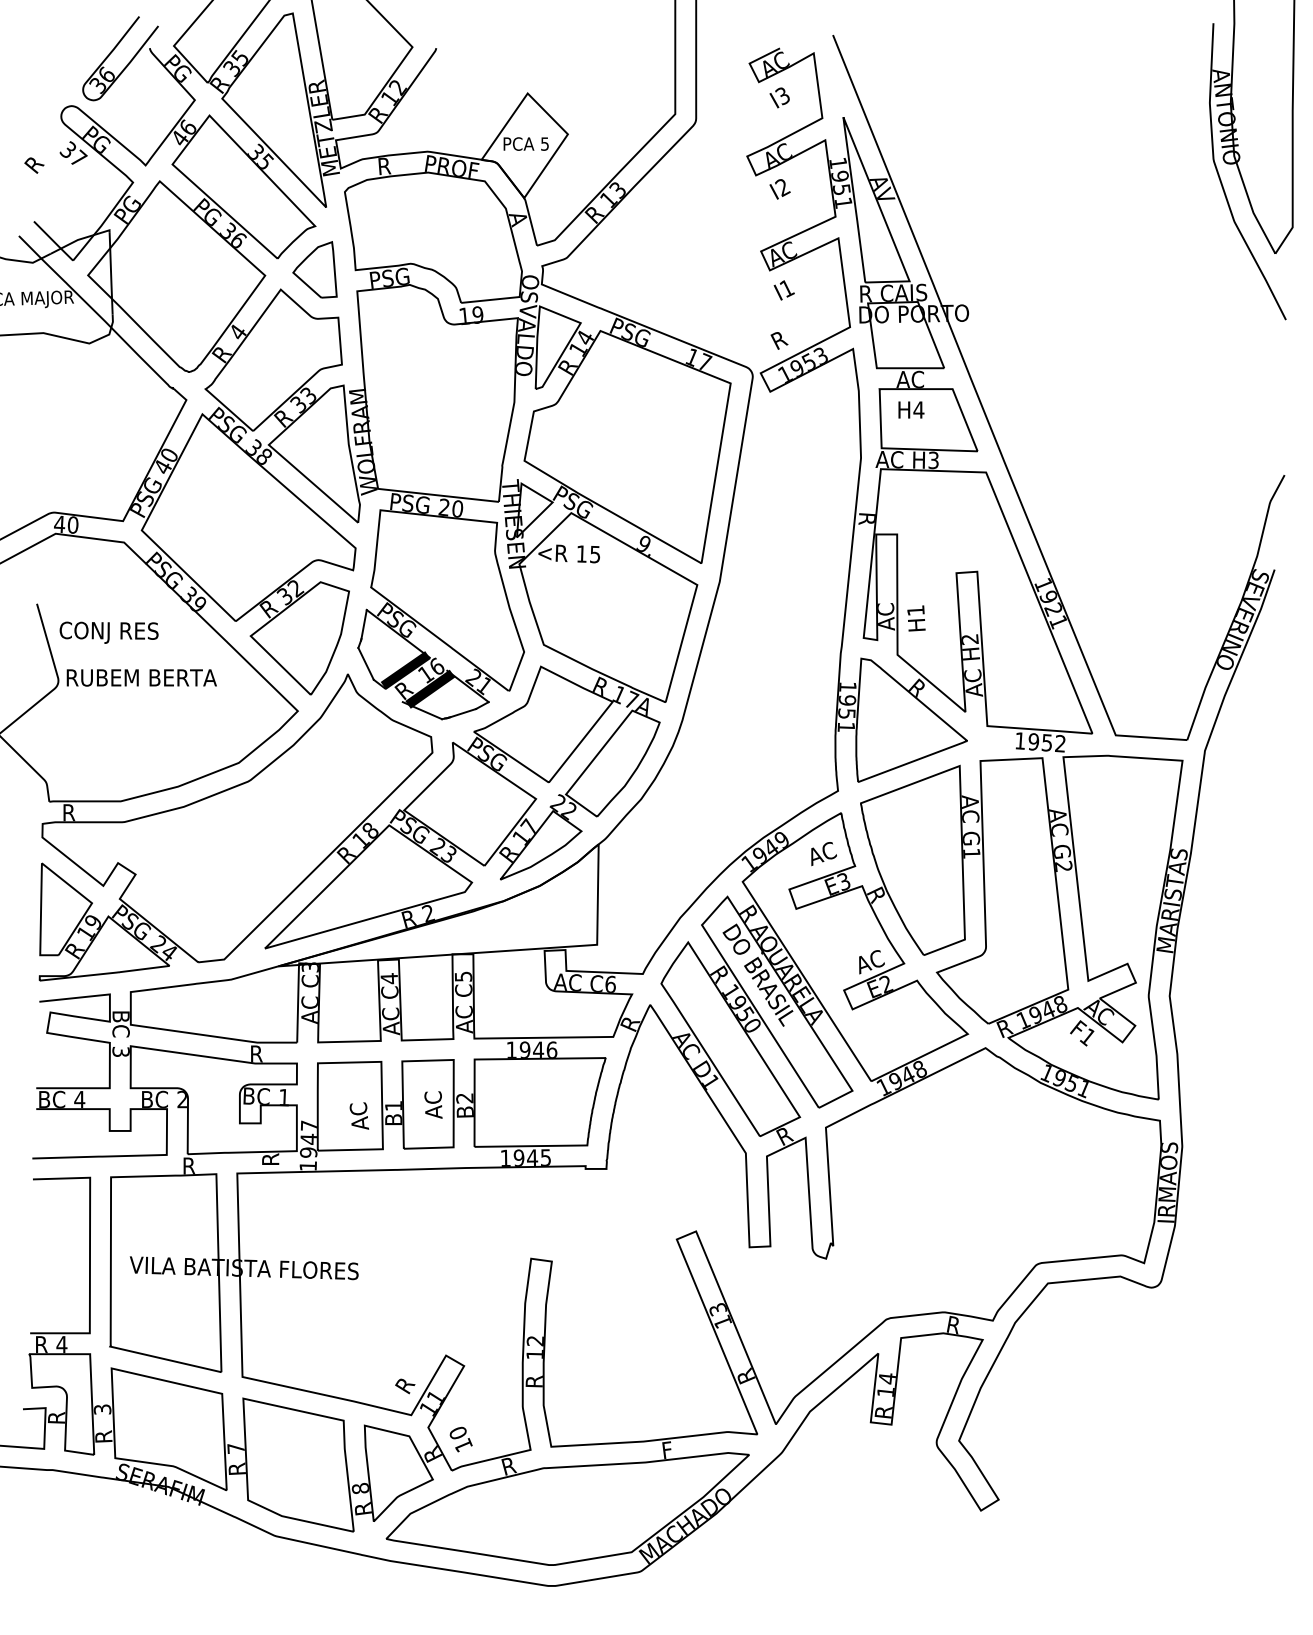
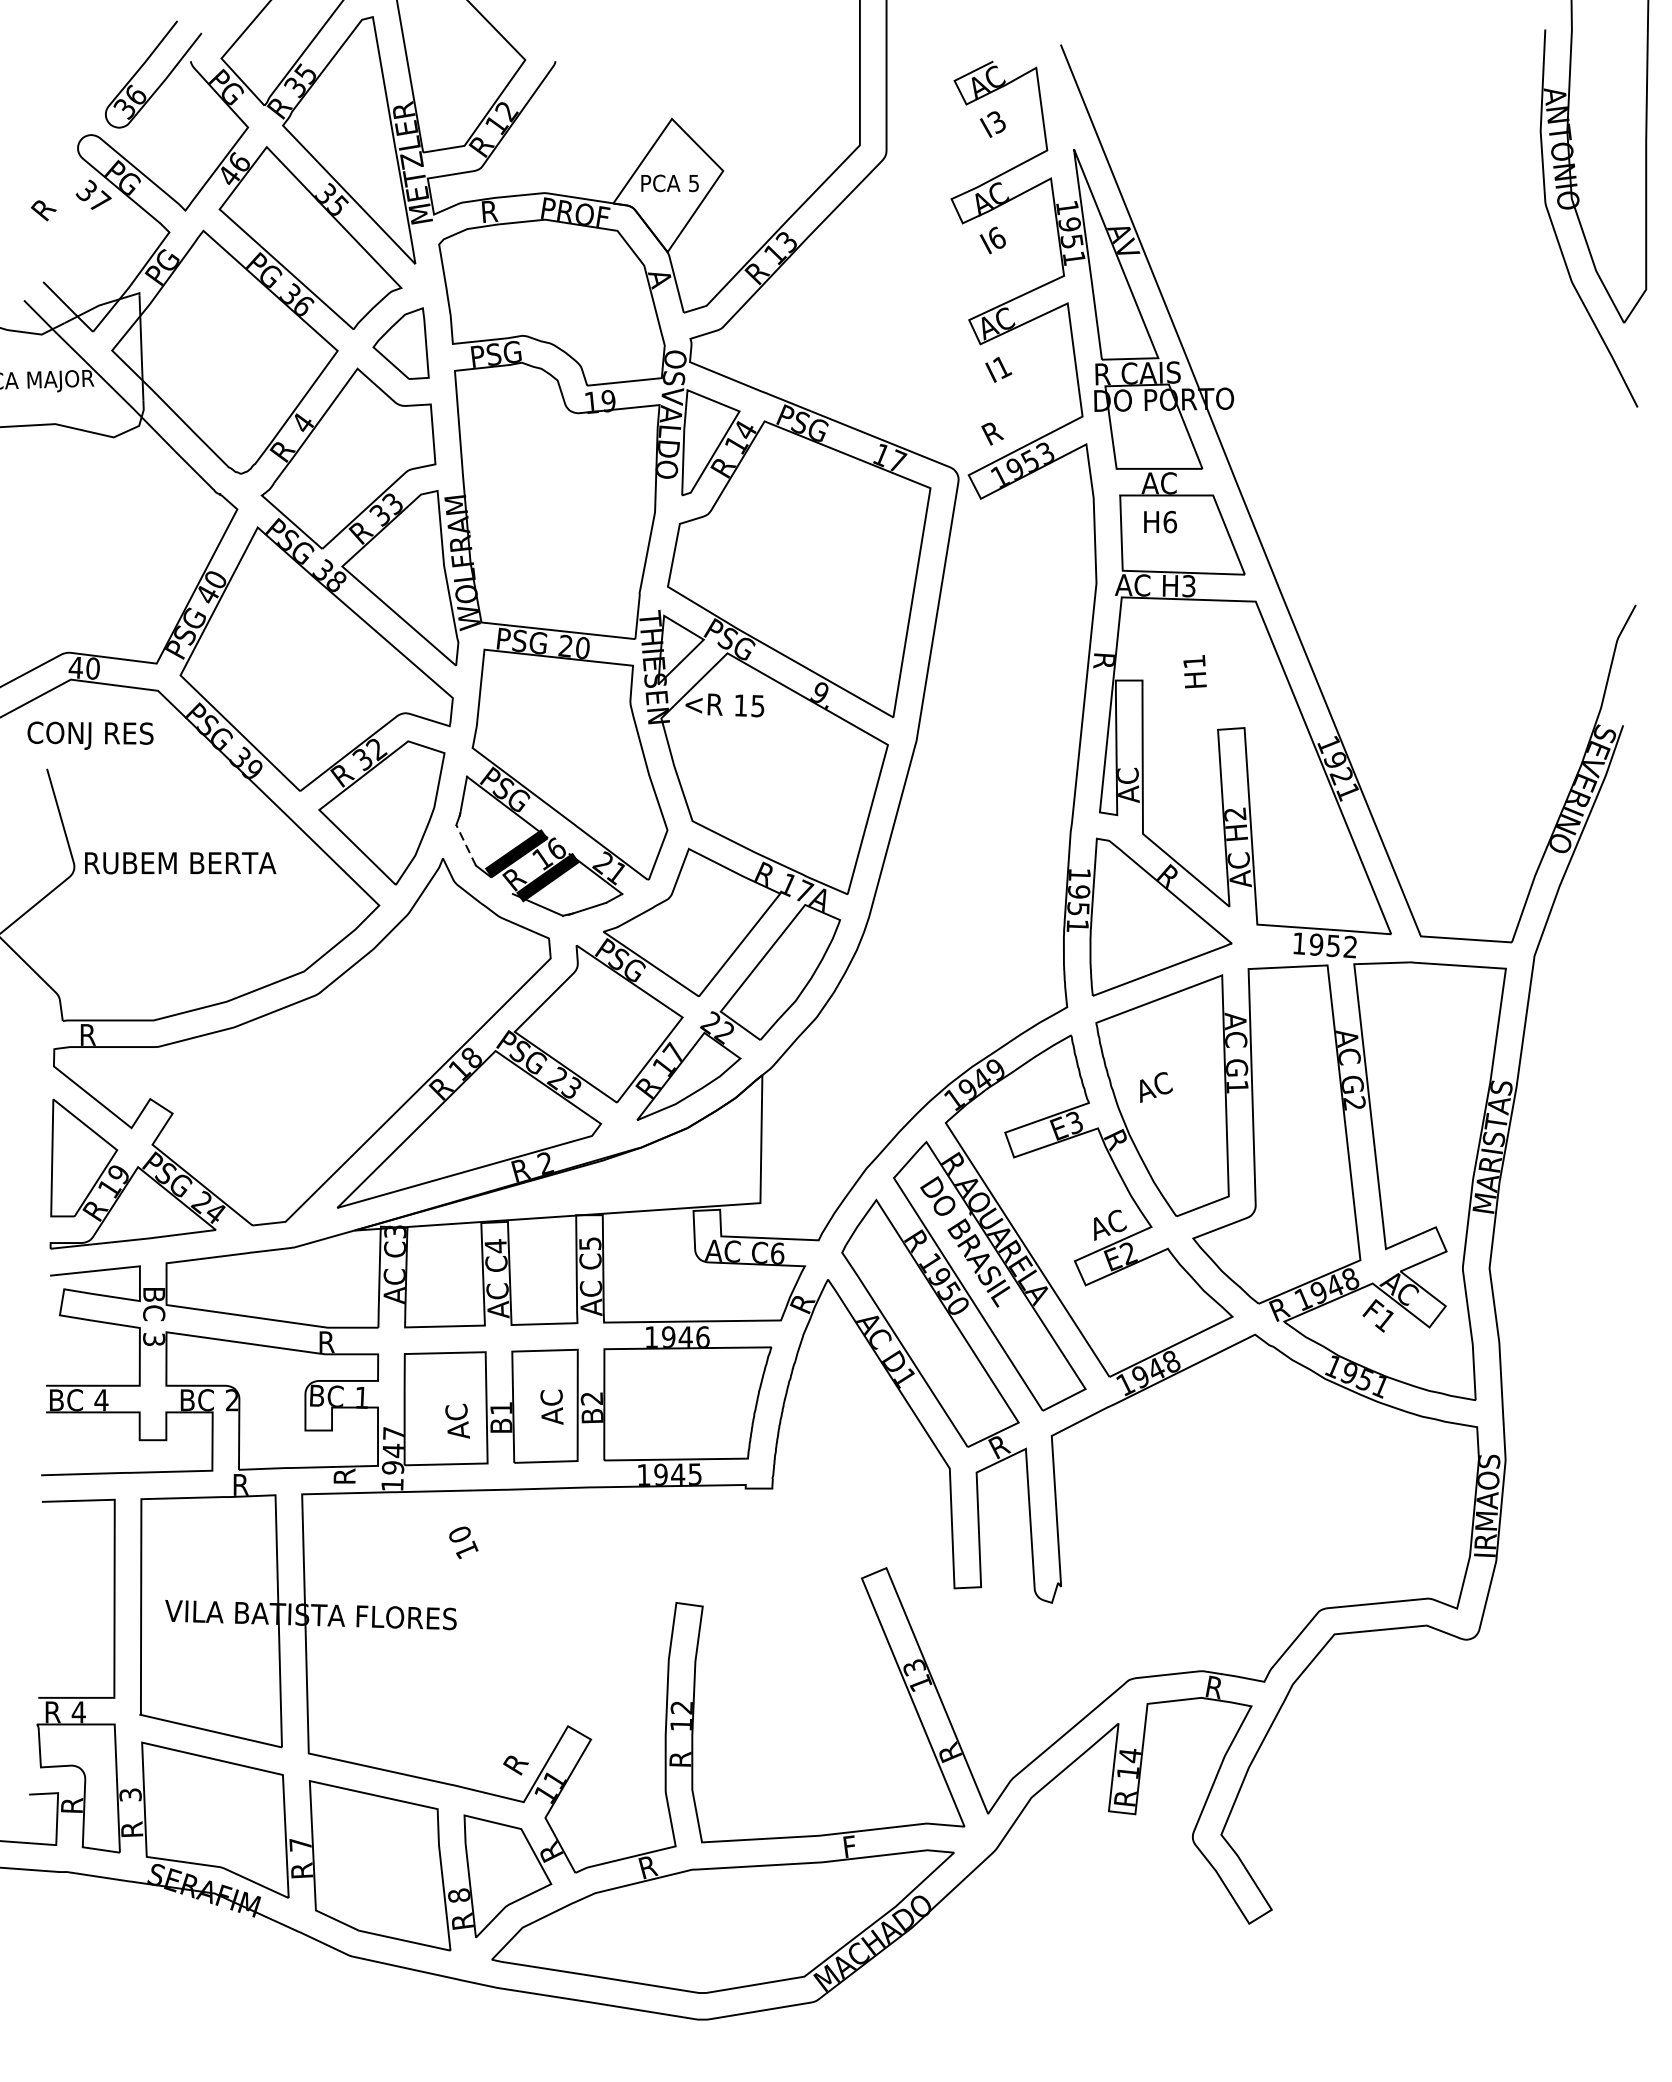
text: (782, 187) -> (996, 238), I2 -> I6
text: (918, 409) -> (1169, 521), H4 -> H6
text: (916, 618) -> (1195, 671), moved
text: (108, 632) -> (89, 735), moved
line: (366, 663) -> (466, 844), solid -> dashed
text: (823, 854) -> (1155, 1088), moved
text: (460, 1439) -> (462, 1542), moved

